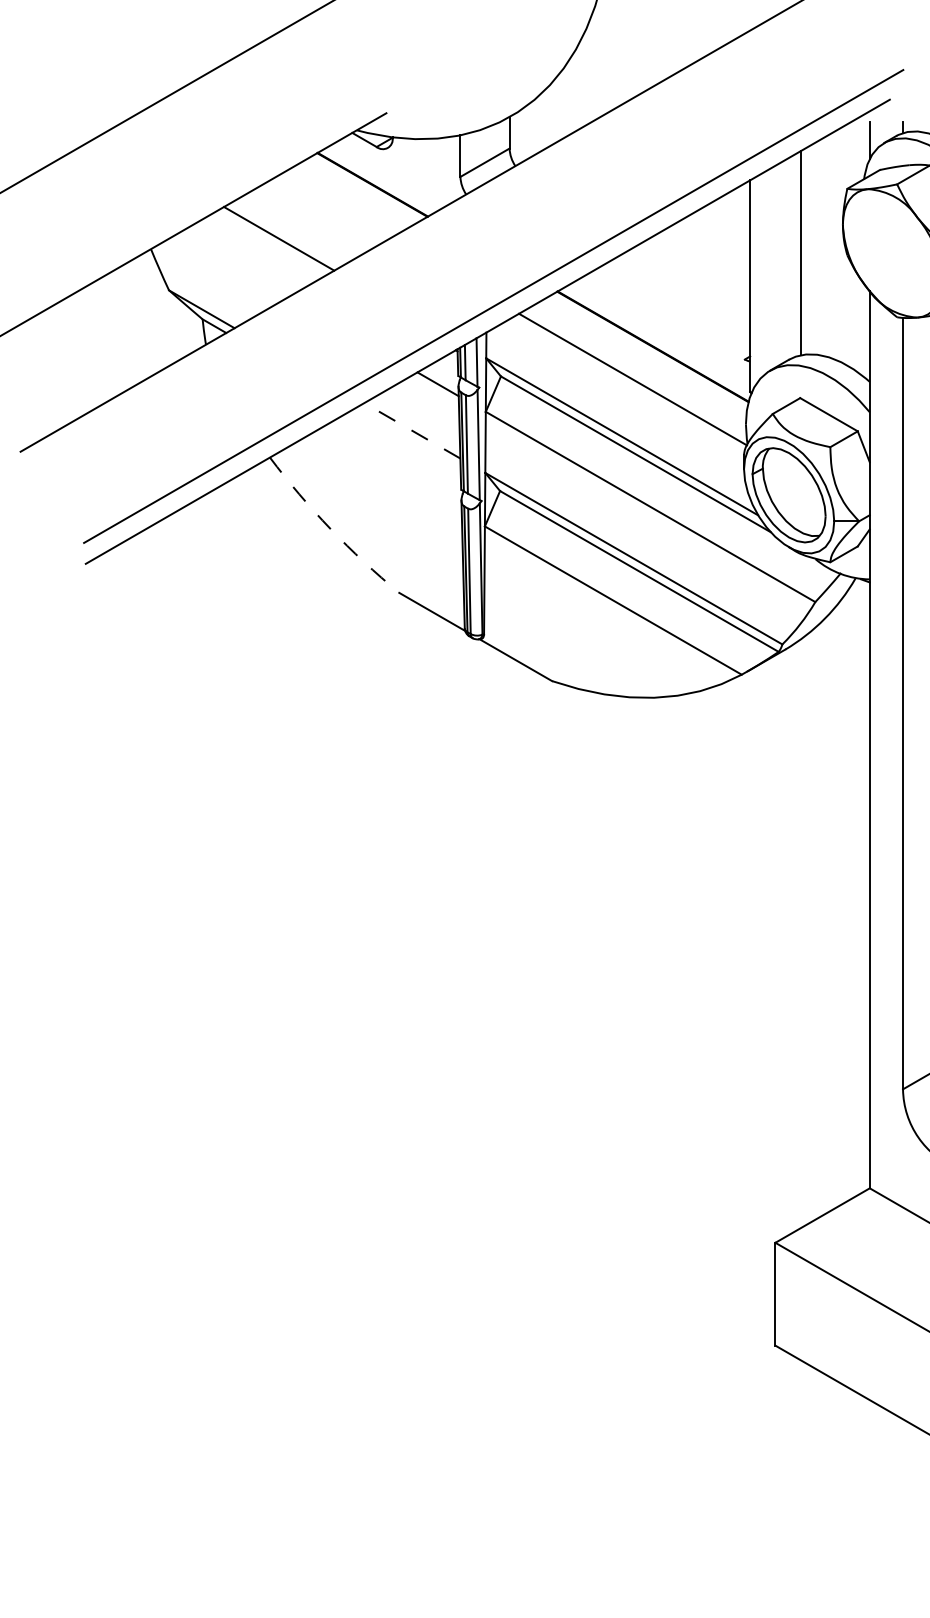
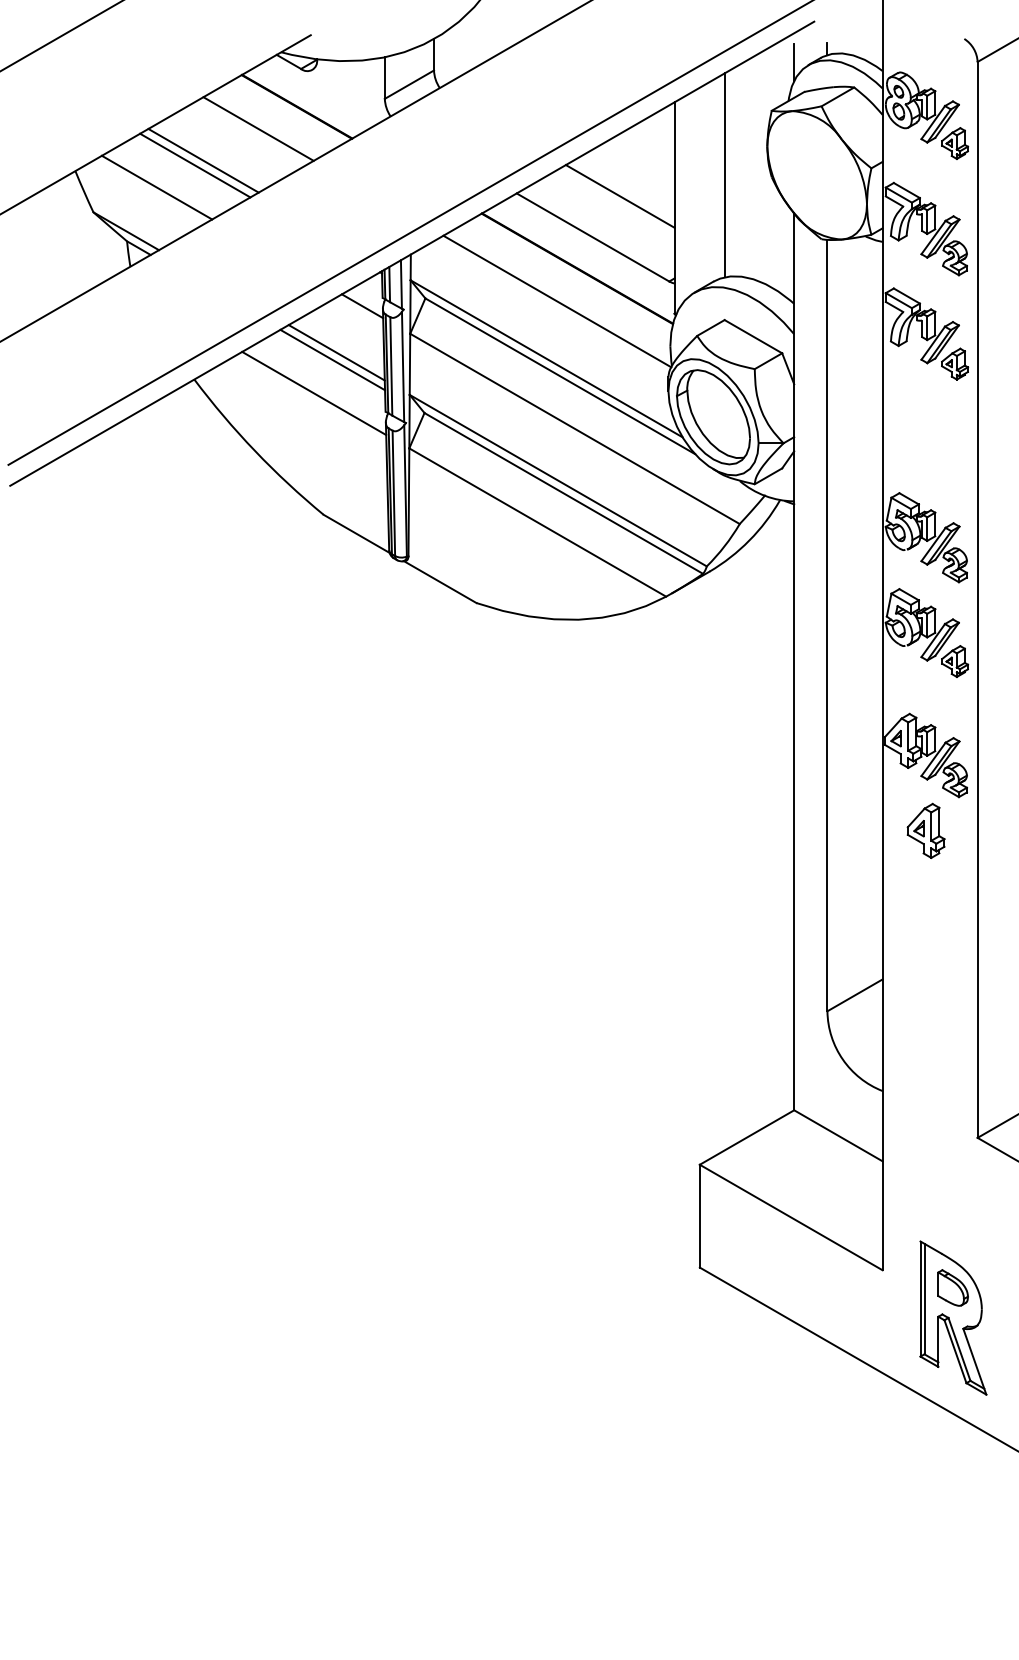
line: (334, 206) -> (258, 128), added
line: (271, 243) -> (195, 165), added
line: (232, 265) -> (156, 187), added
line: (695, 274) -> (619, 196), added
line: (668, 315) -> (592, 237), added
line: (412, 430) -> (336, 352), dashed -> solid
line: (408, 437) -> (332, 359), added
line: (390, 471) -> (314, 393), added
arc: (331, 529) -> (255, 451), dashed -> solid

